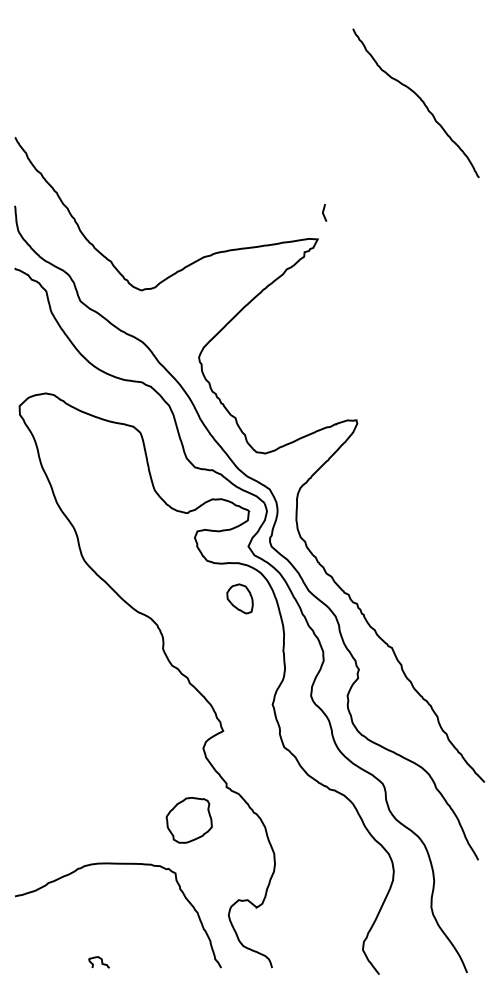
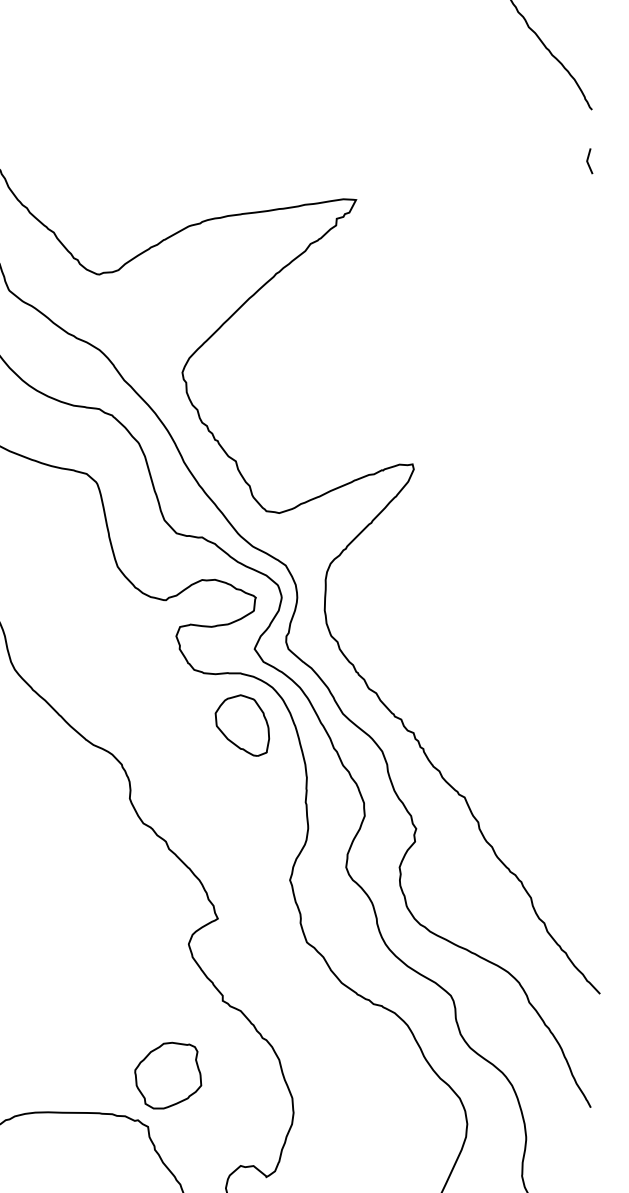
line: (324, 211) -> (589, 159), moved
part: (239, 598) -> (241, 725), size x1.43
part: (188, 820) -> (167, 1075), moved

